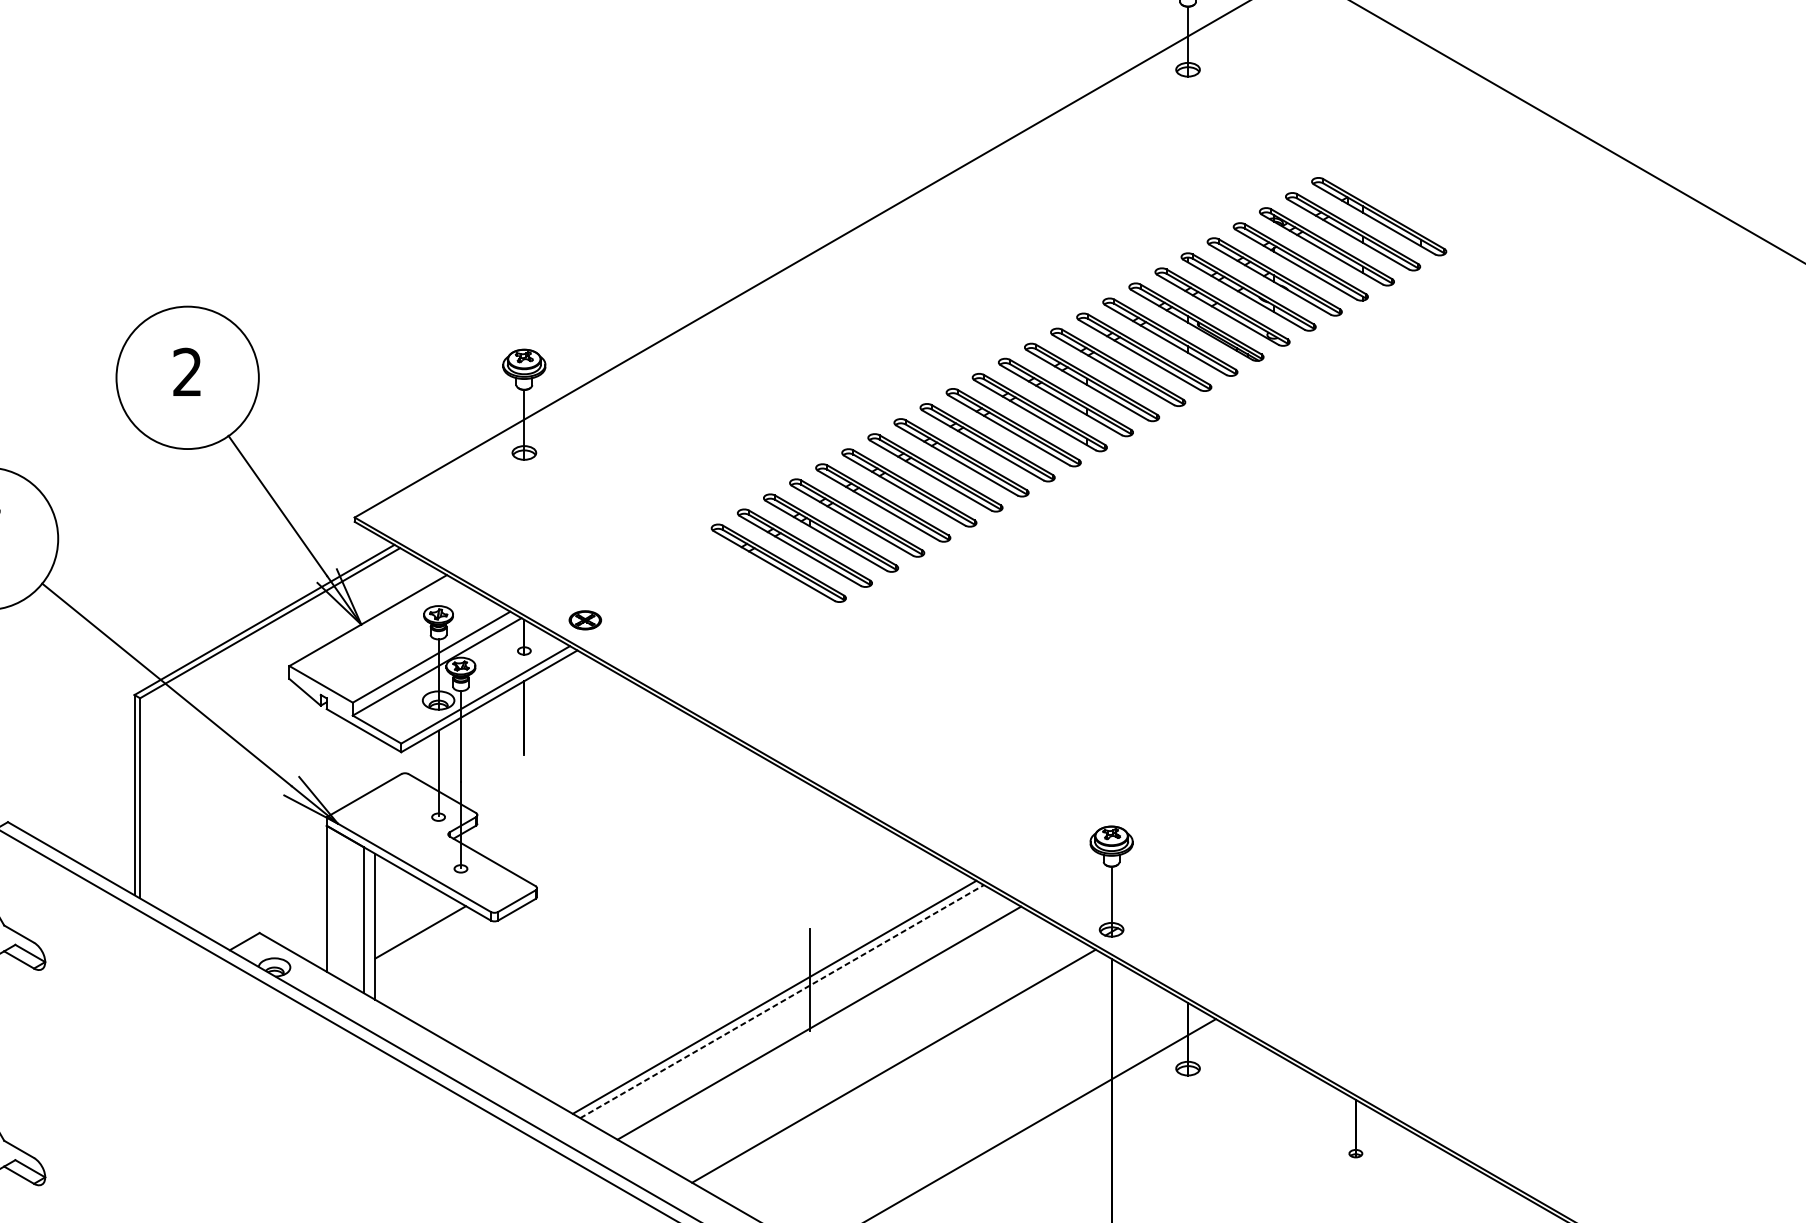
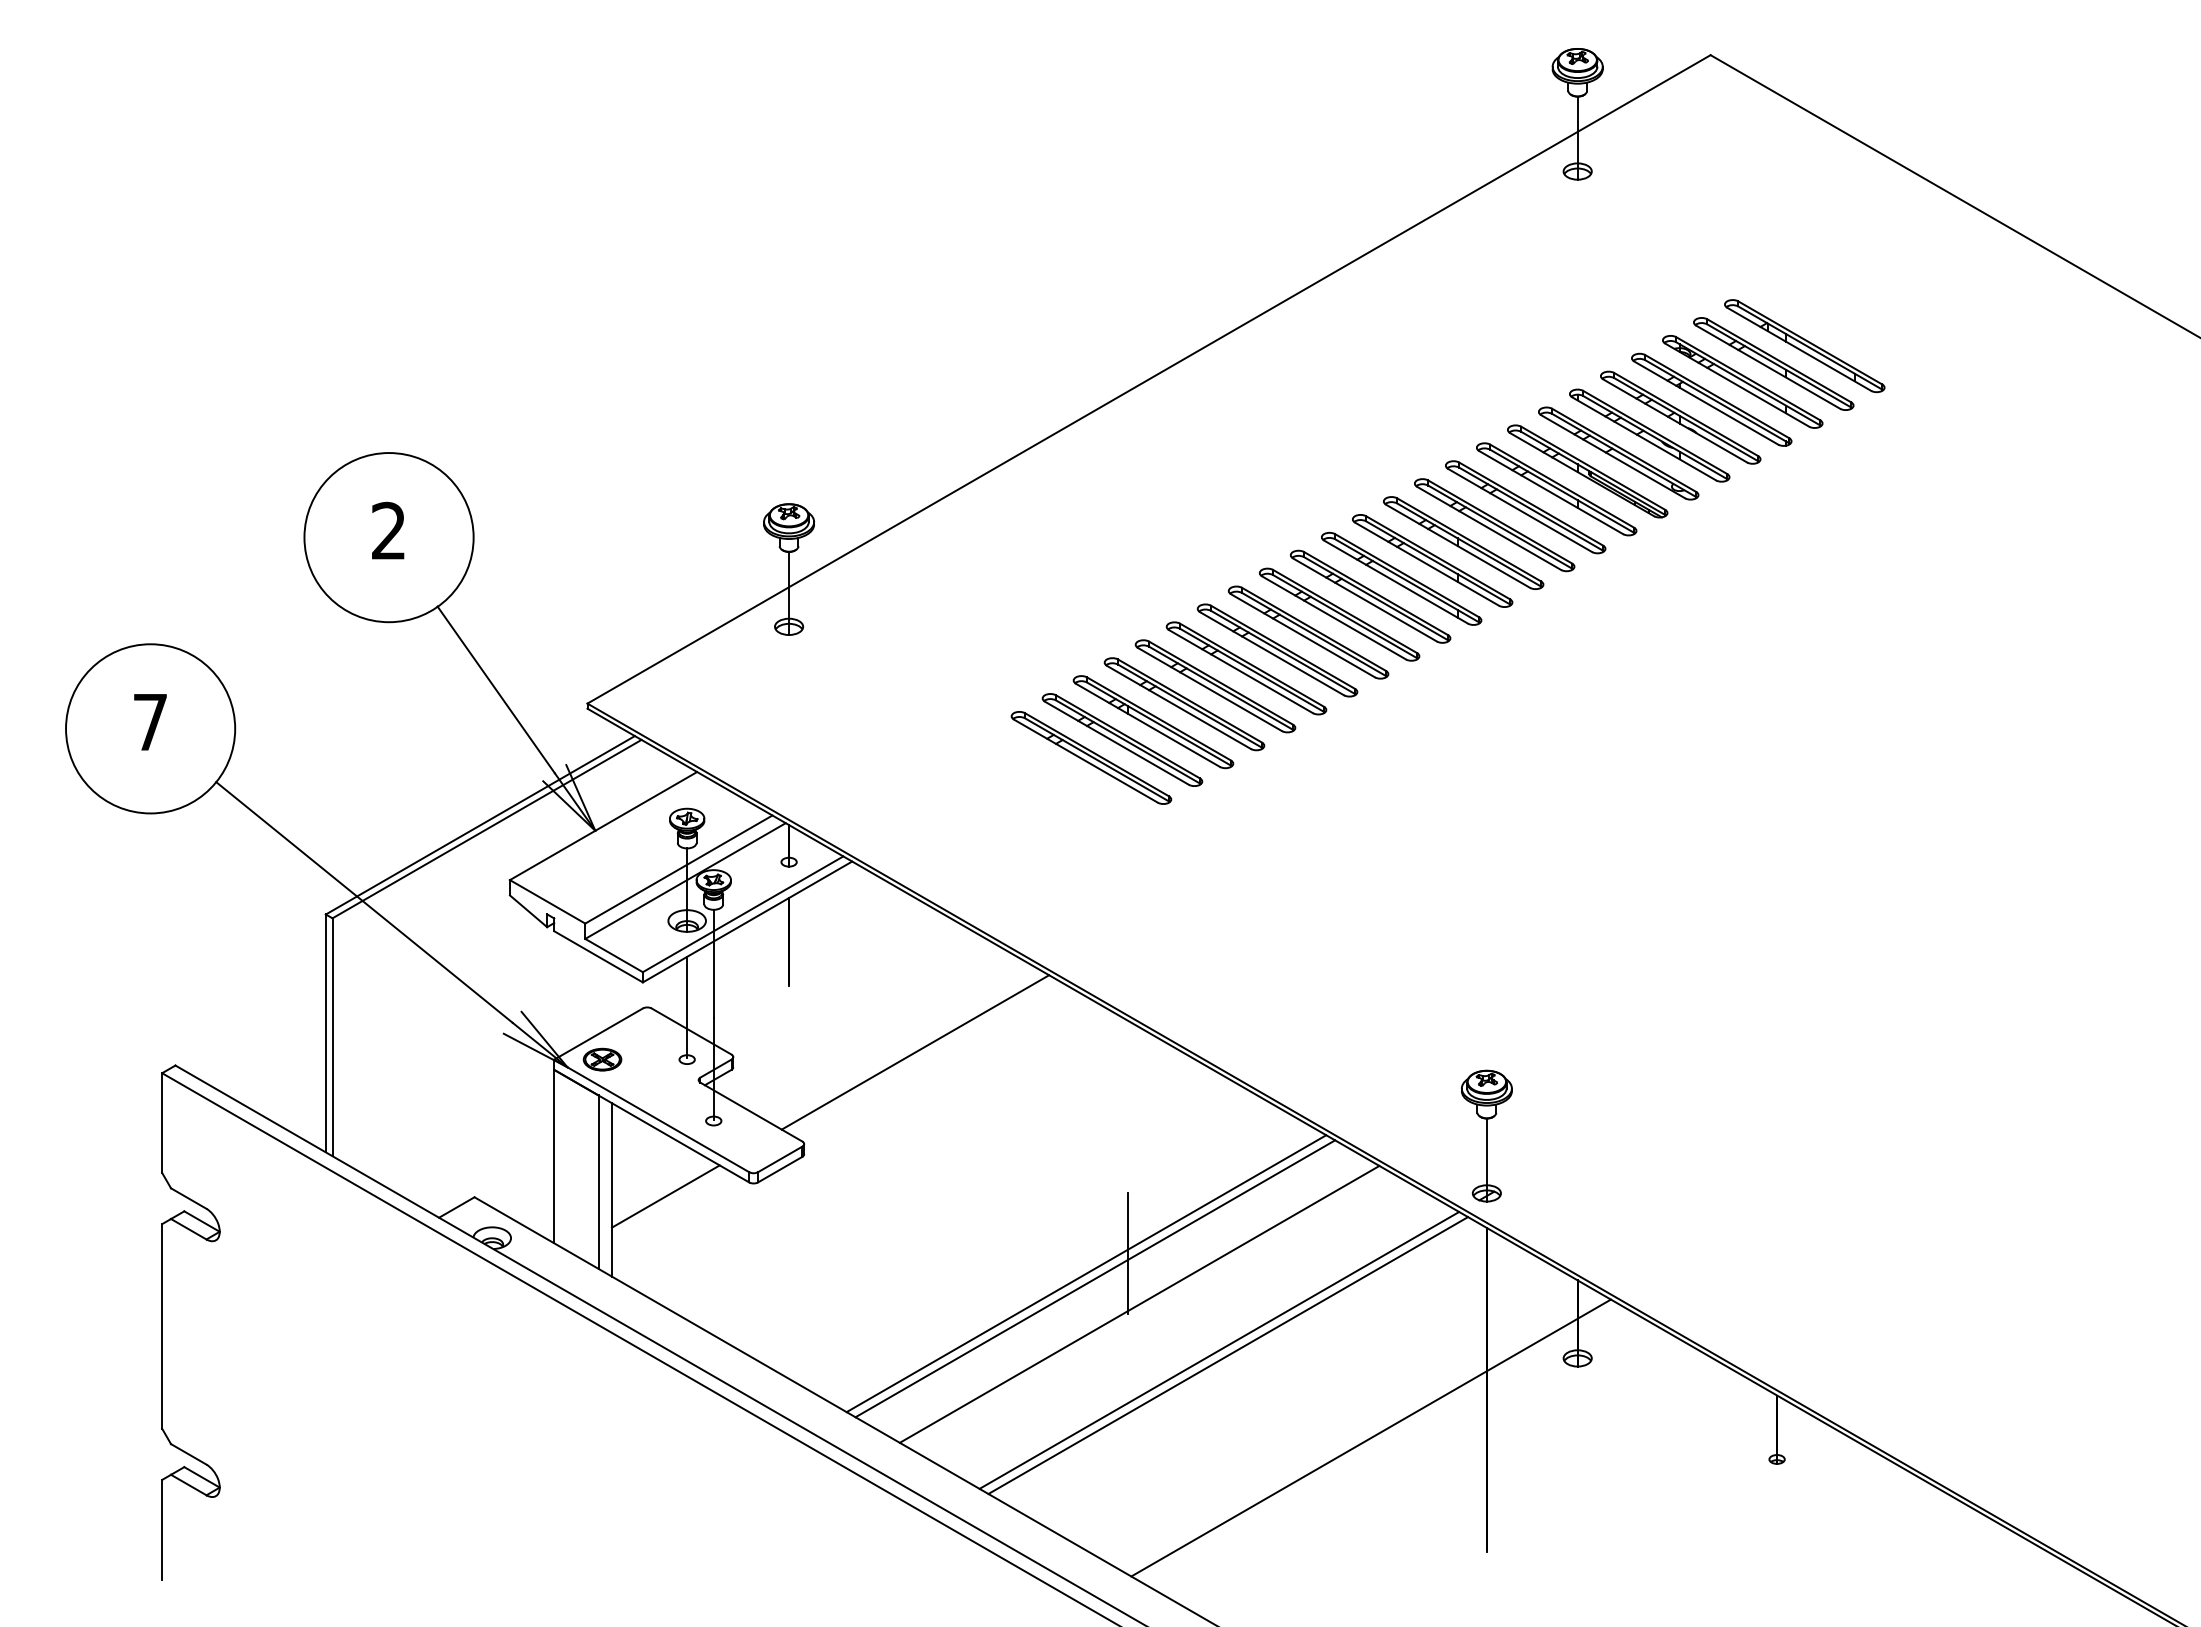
part: (585, 620) -> (602, 1059), moved
line: (630, 811) -> (915, 1052), added
line: (782, 1001) -> (1095, 1278), dashed -> solid
line: (886, 1061) -> (1219, 1349), added

